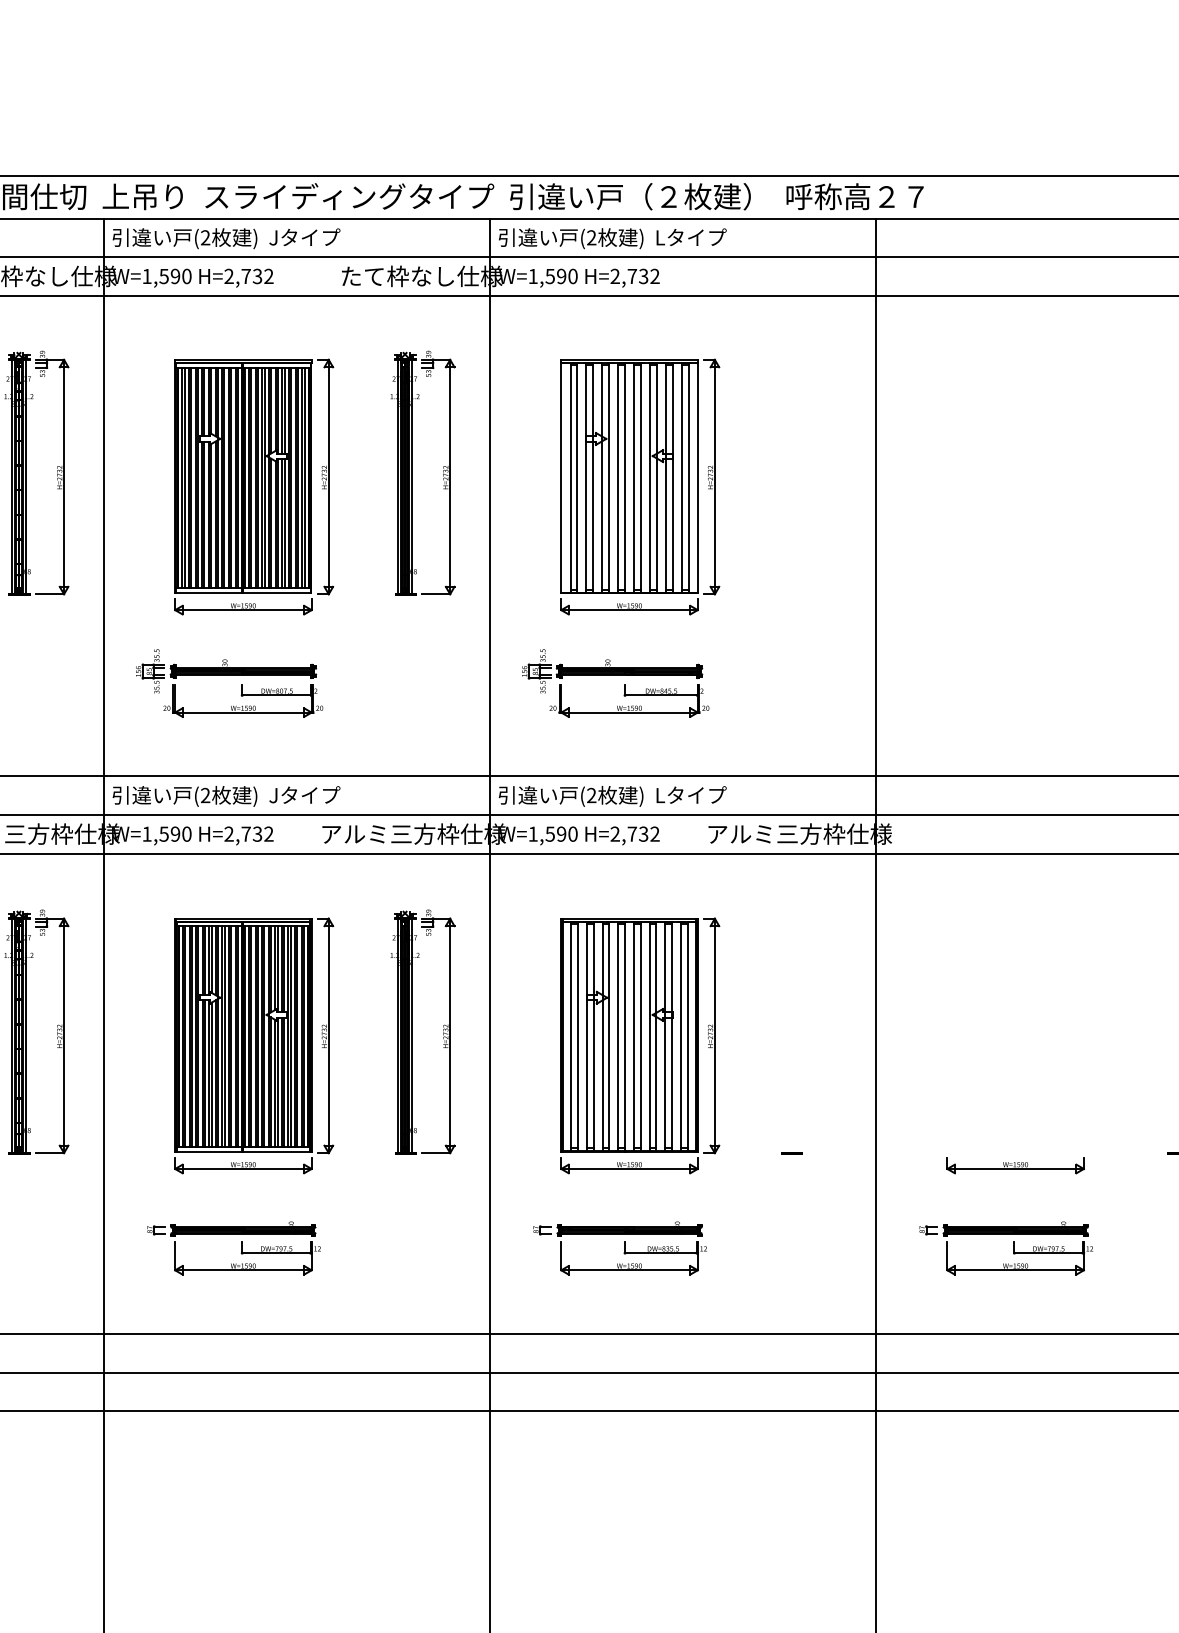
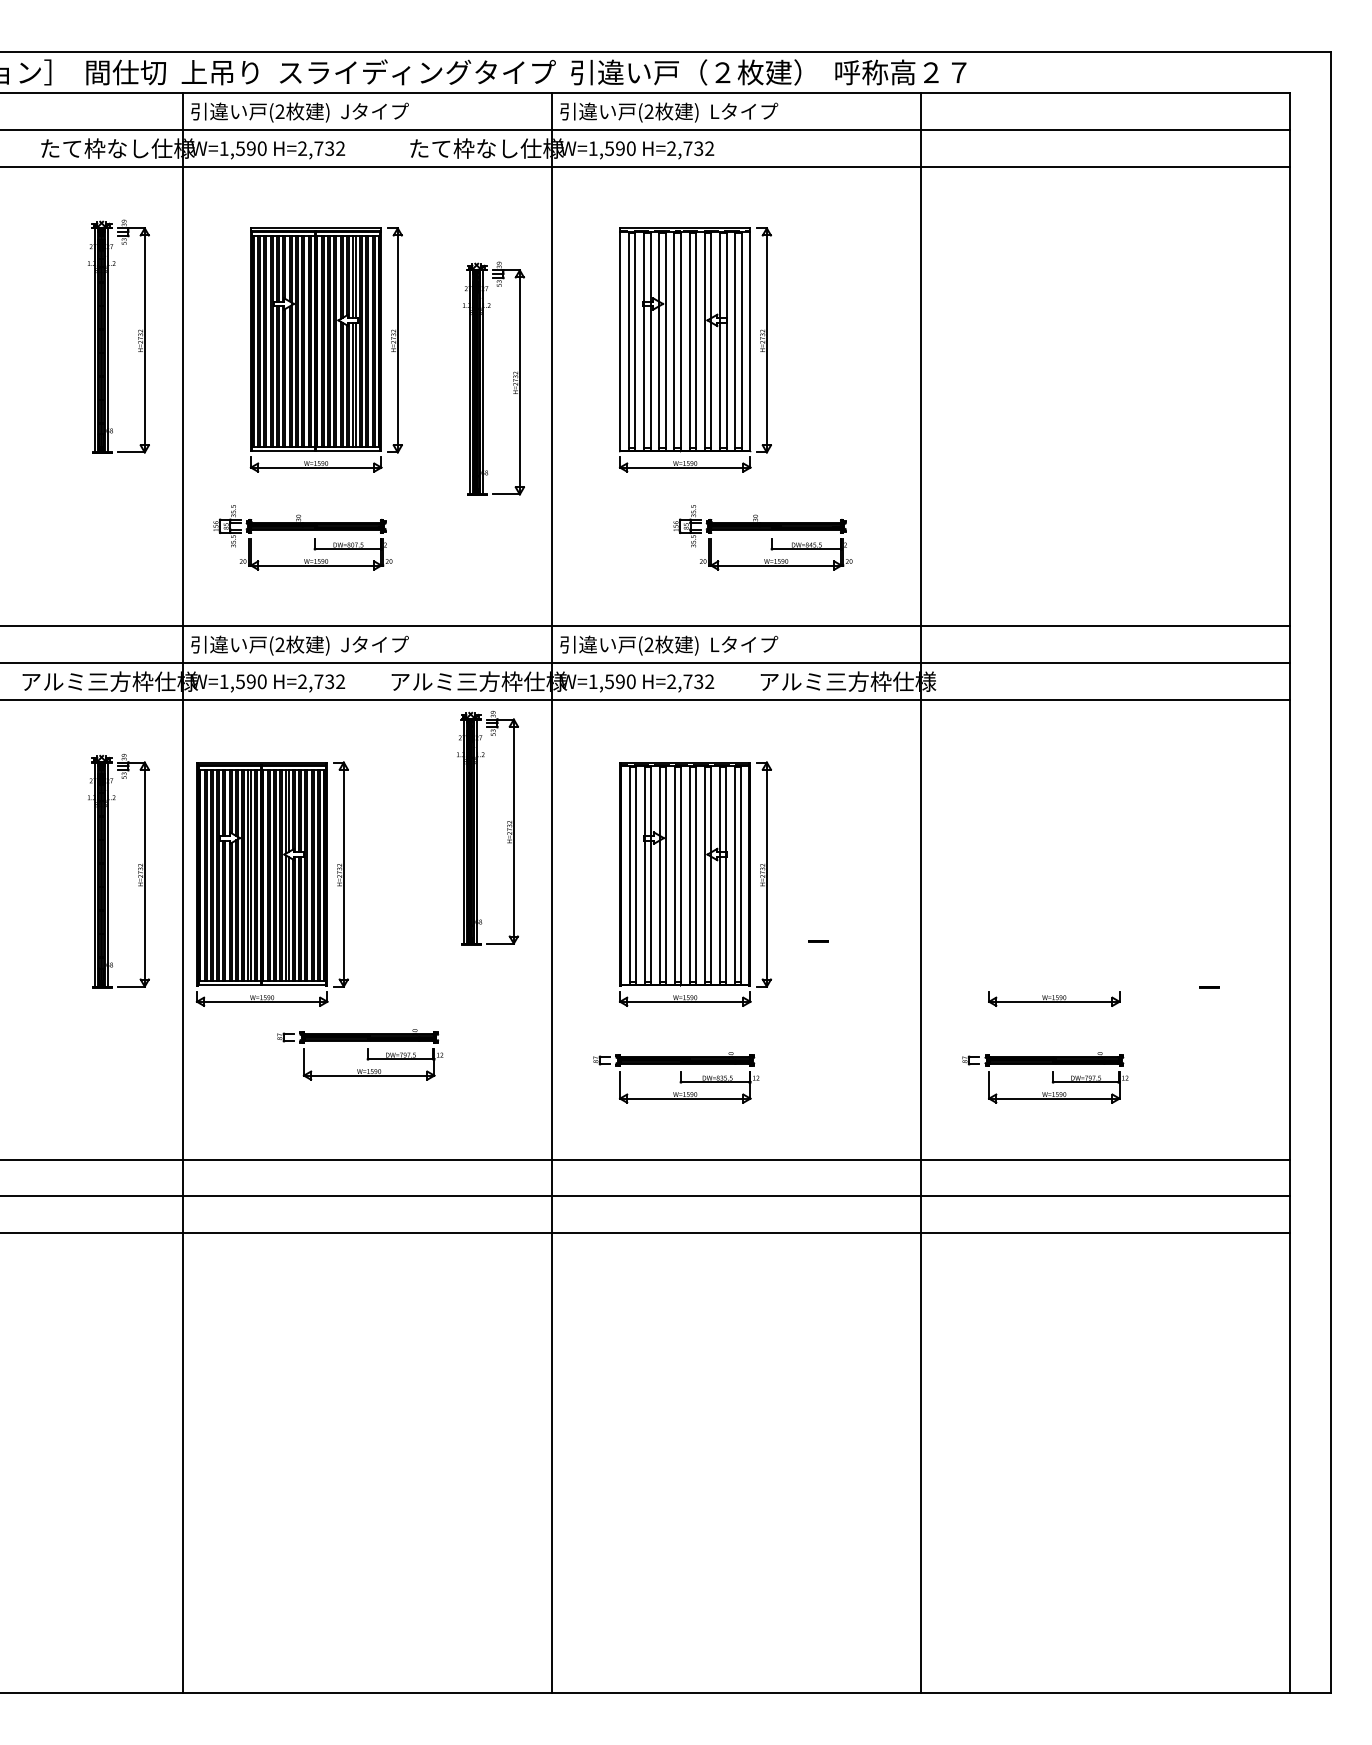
part: (412, 472) -> (483, 378), moved
part: (615, 675) -> (762, 530), moved
part: (412, 1032) -> (477, 828), moved
part: (253, 1045) -> (271, 883), moved
line: (791, 1154) -> (818, 941), moved
part: (241, 1248) -> (367, 1054), moved

